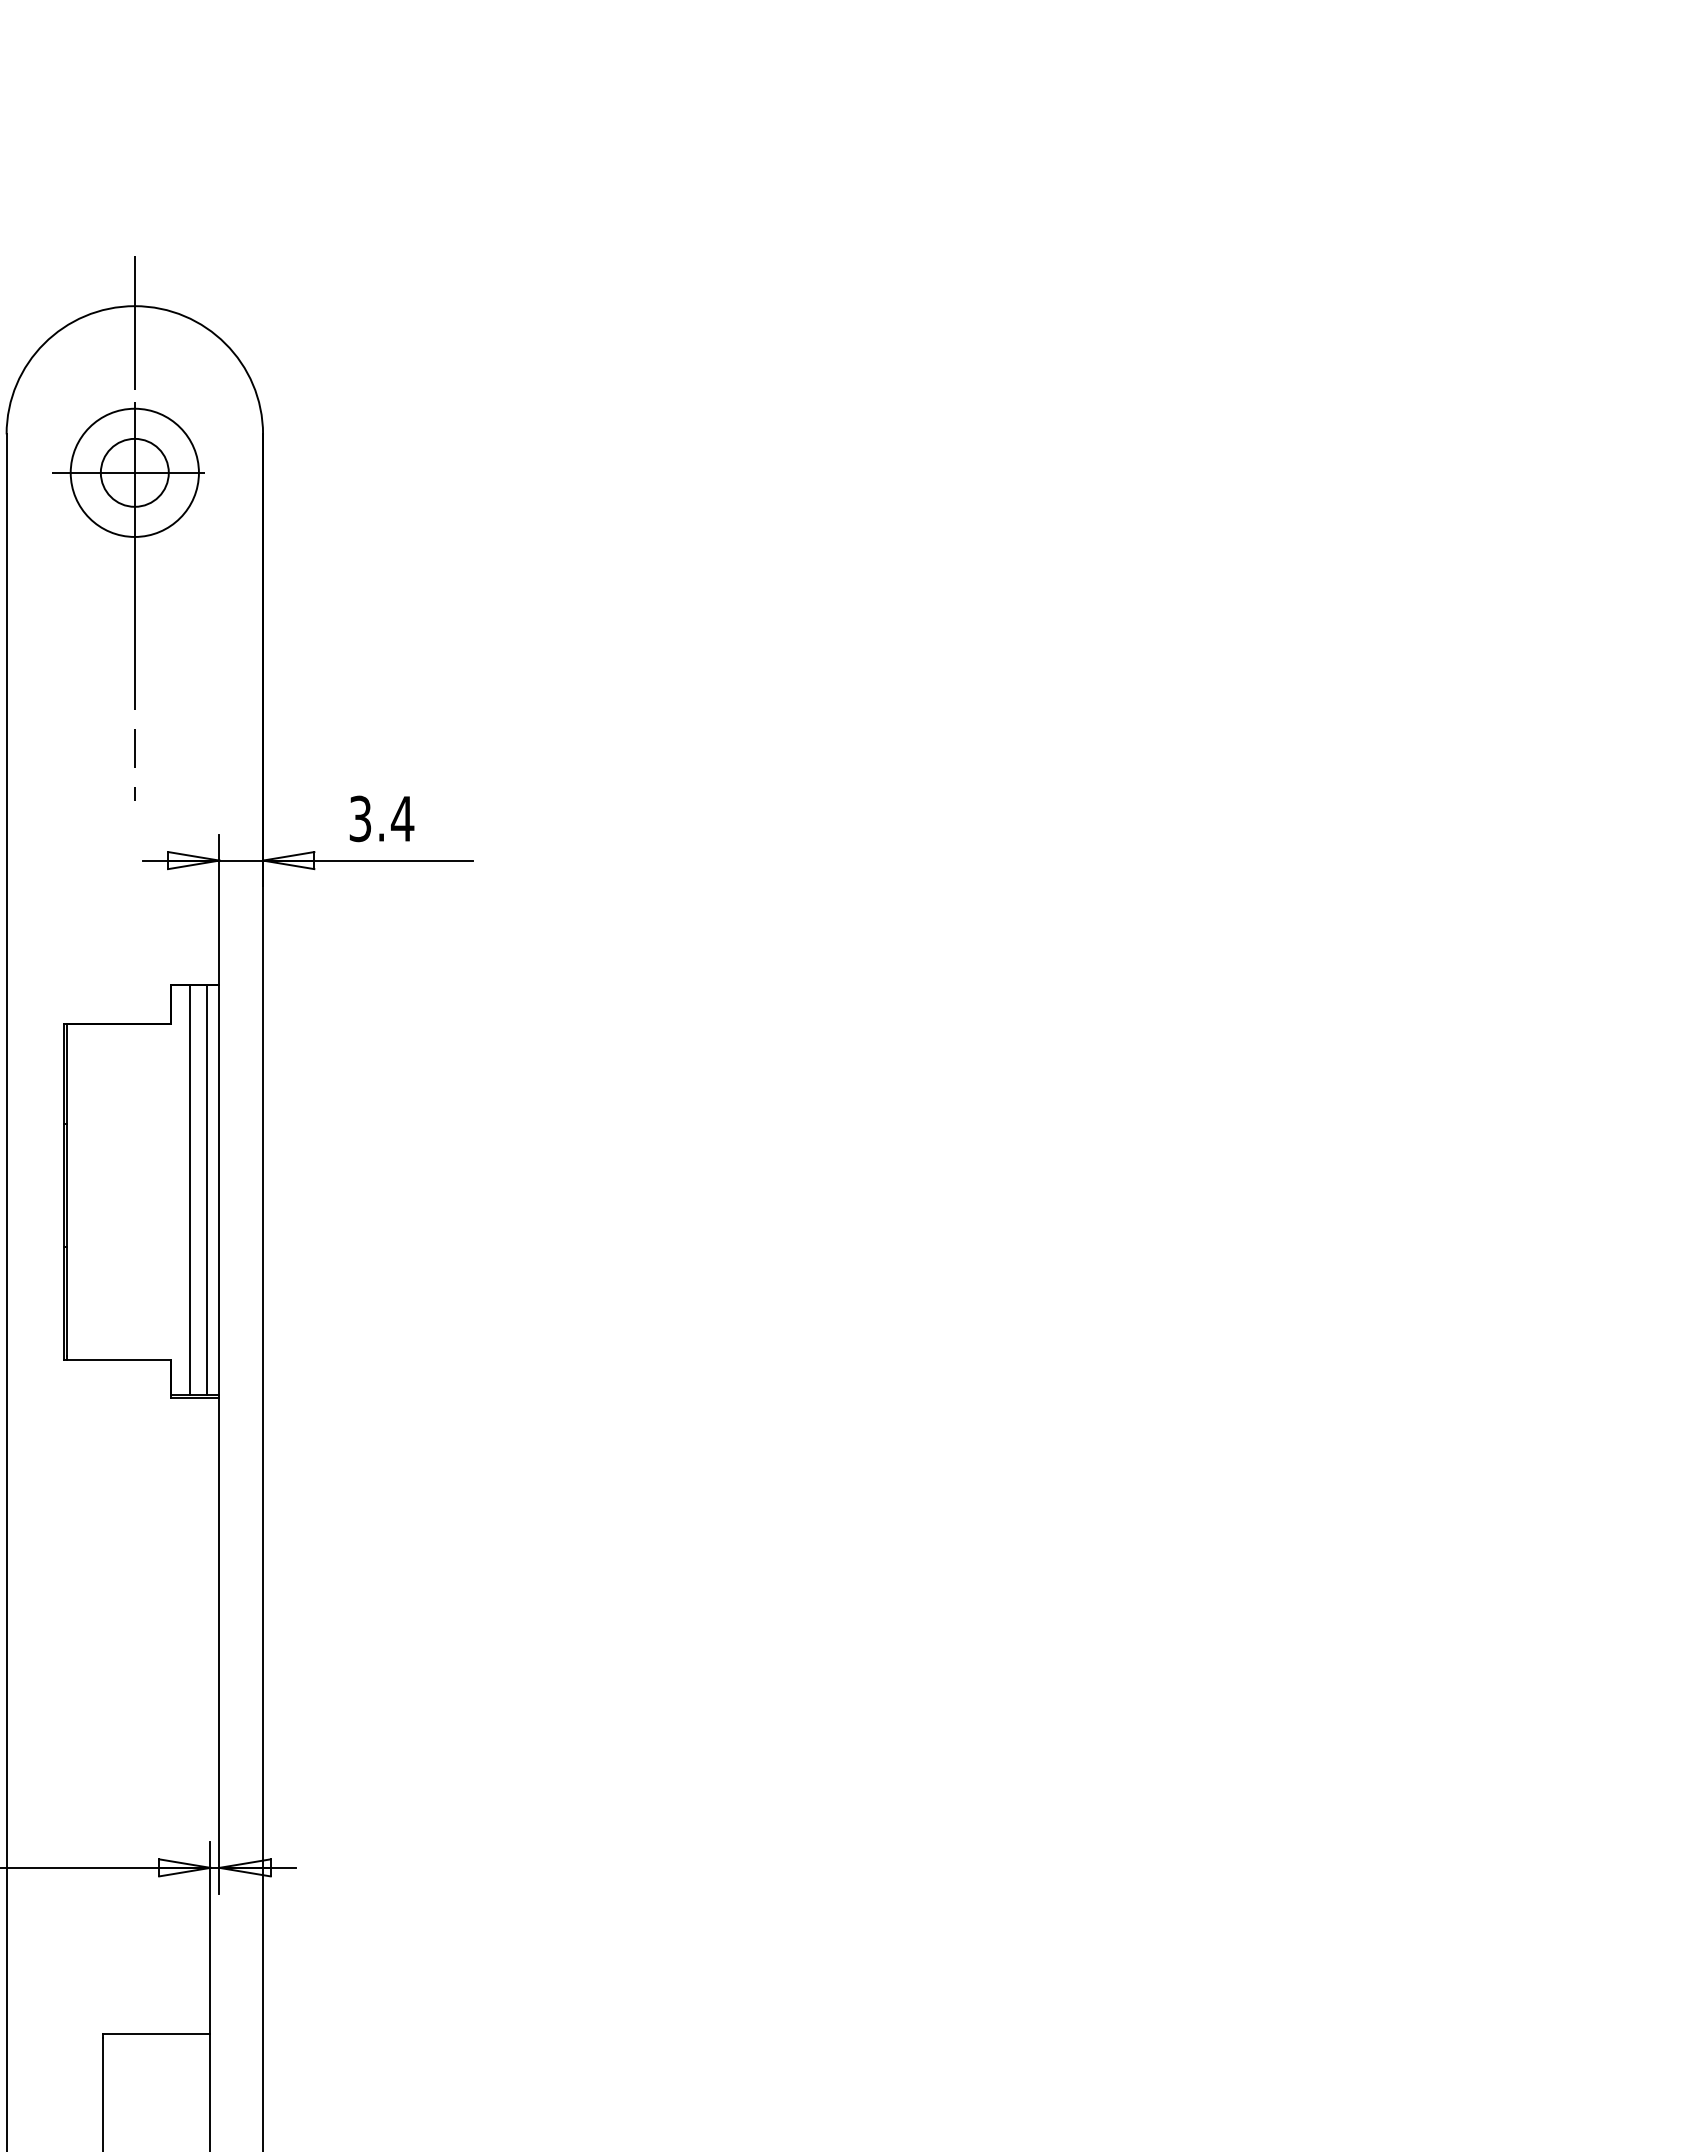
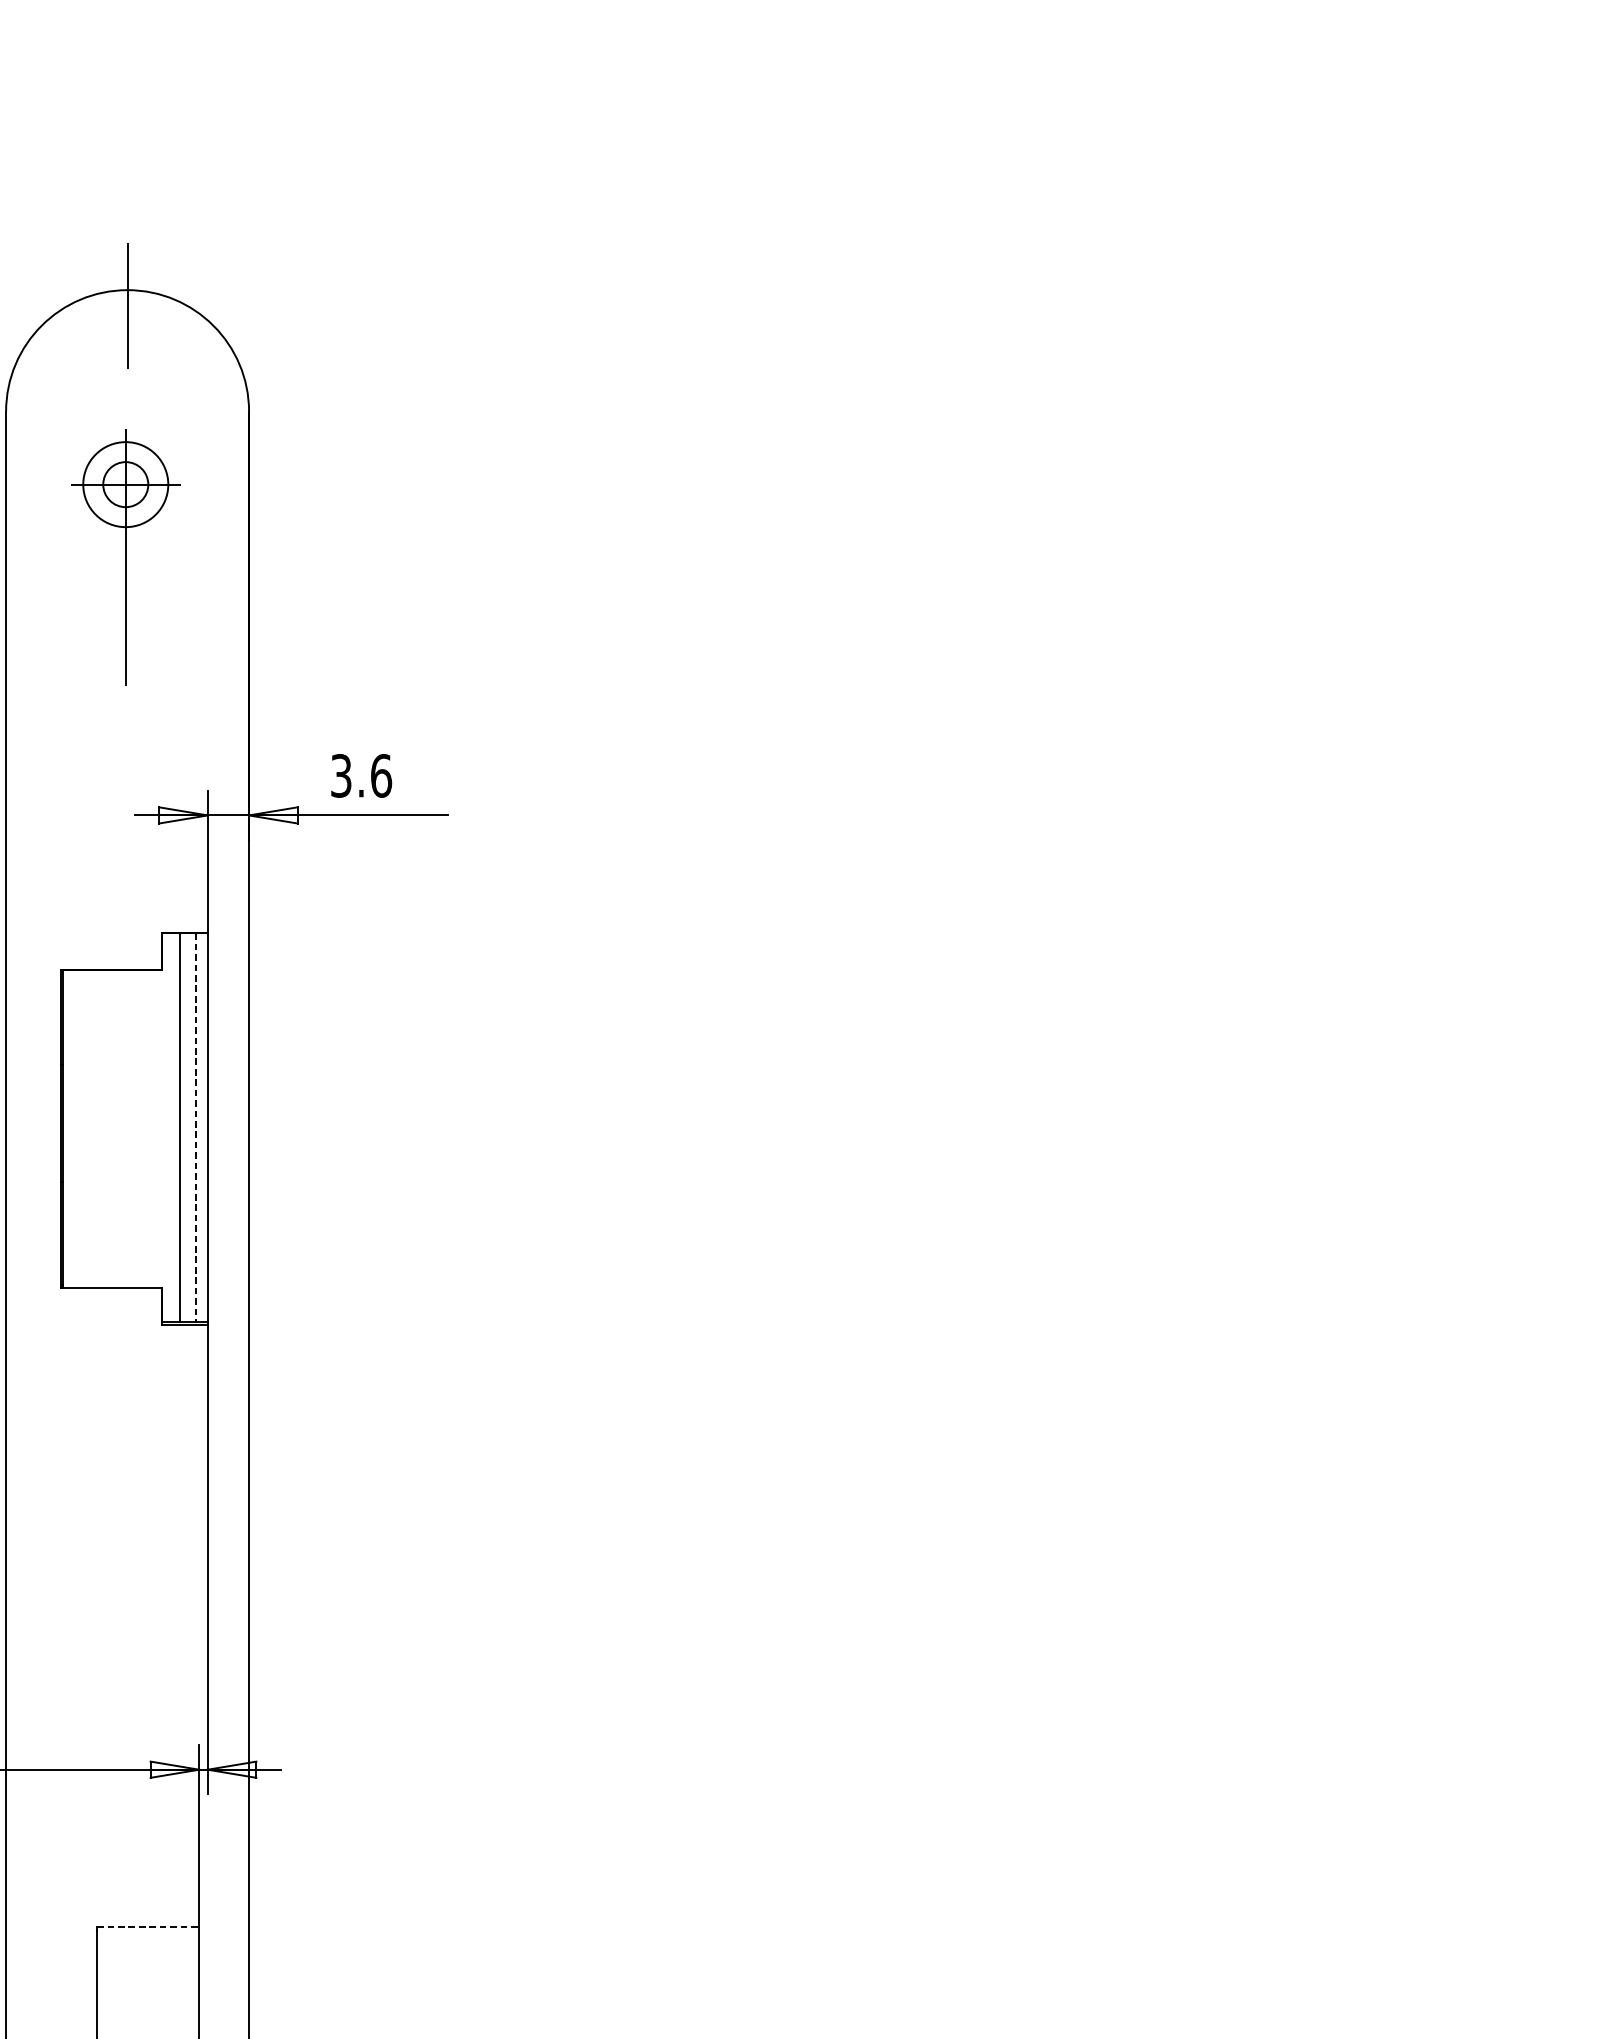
part: (128, 601) -> (121, 569), size x0.7
text: (402, 818) -> (381, 775), 3.4 -> 3.6
line: (206, 1190) -> (195, 1127), solid -> dashed
line: (156, 2033) -> (148, 1926), solid -> dashed

